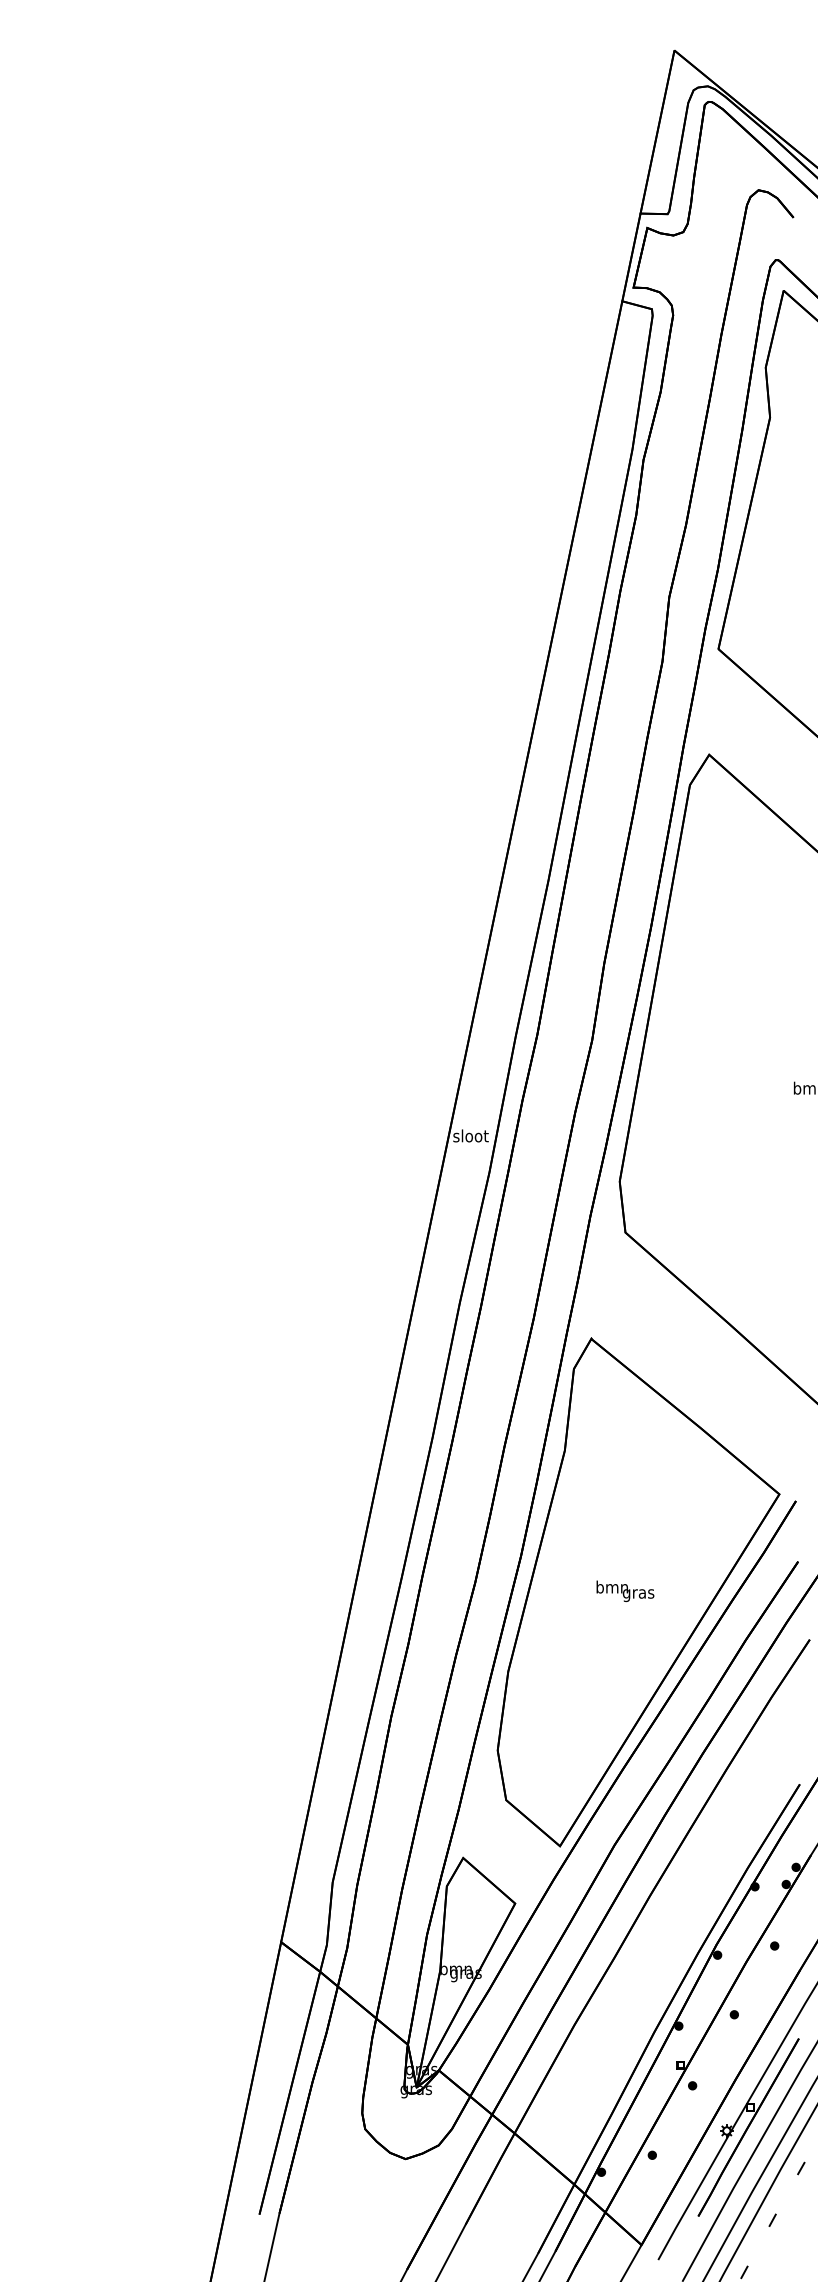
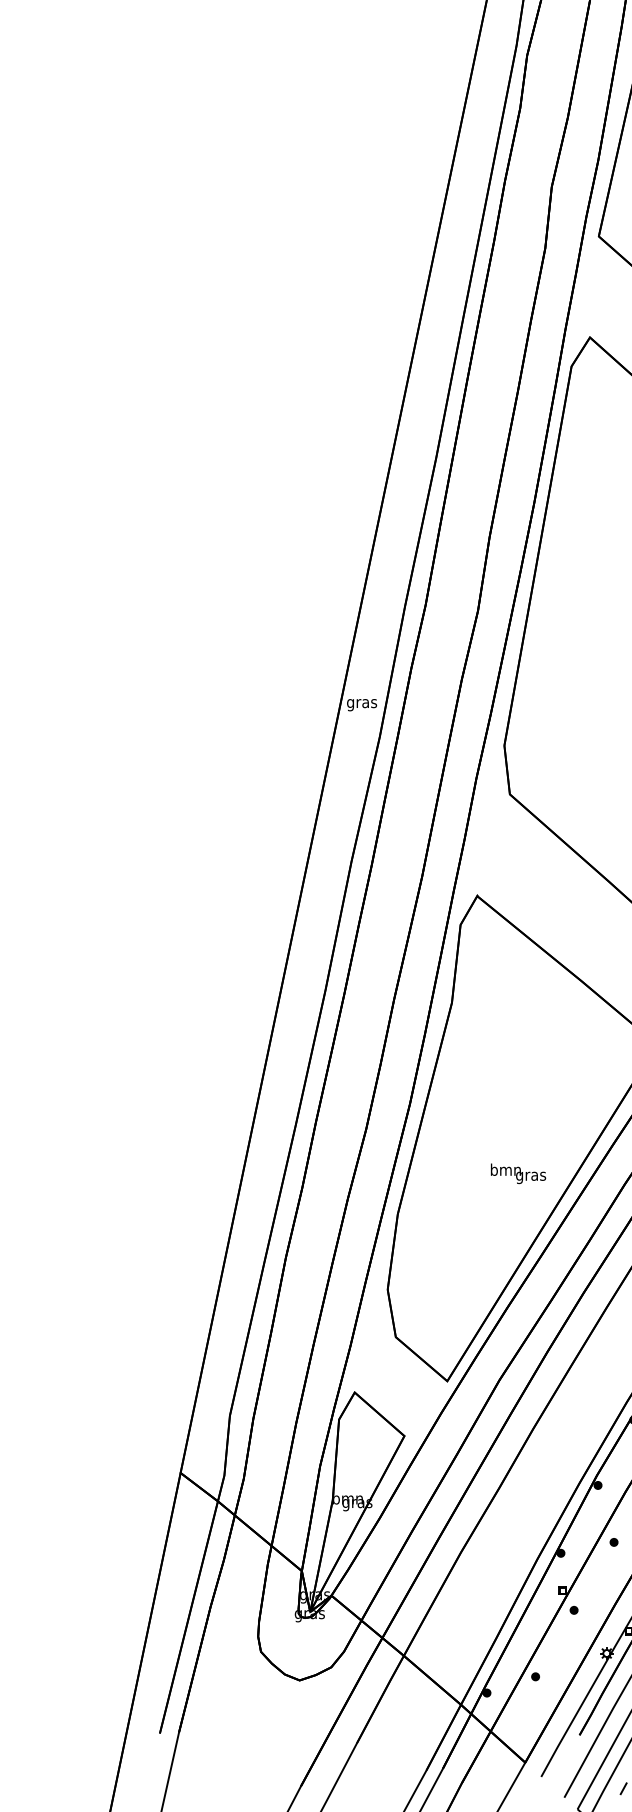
text: (470, 1137) -> (361, 703), sloot -> gras
text: (625, 1591) -> (518, 1173), moved

